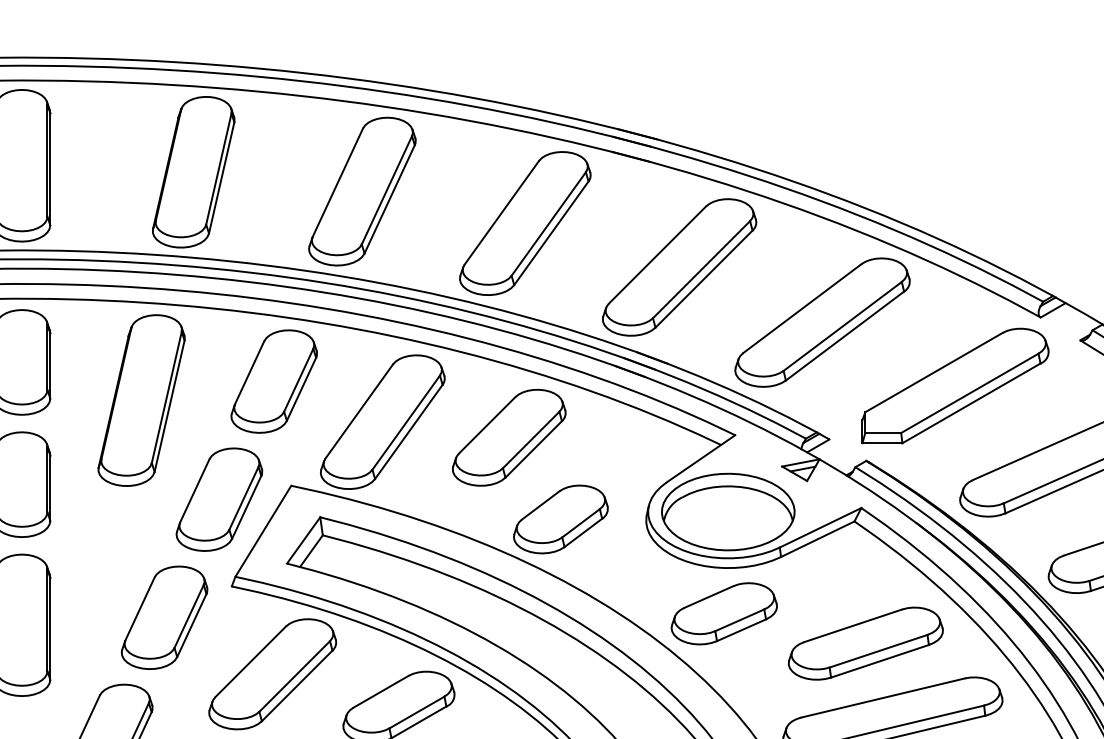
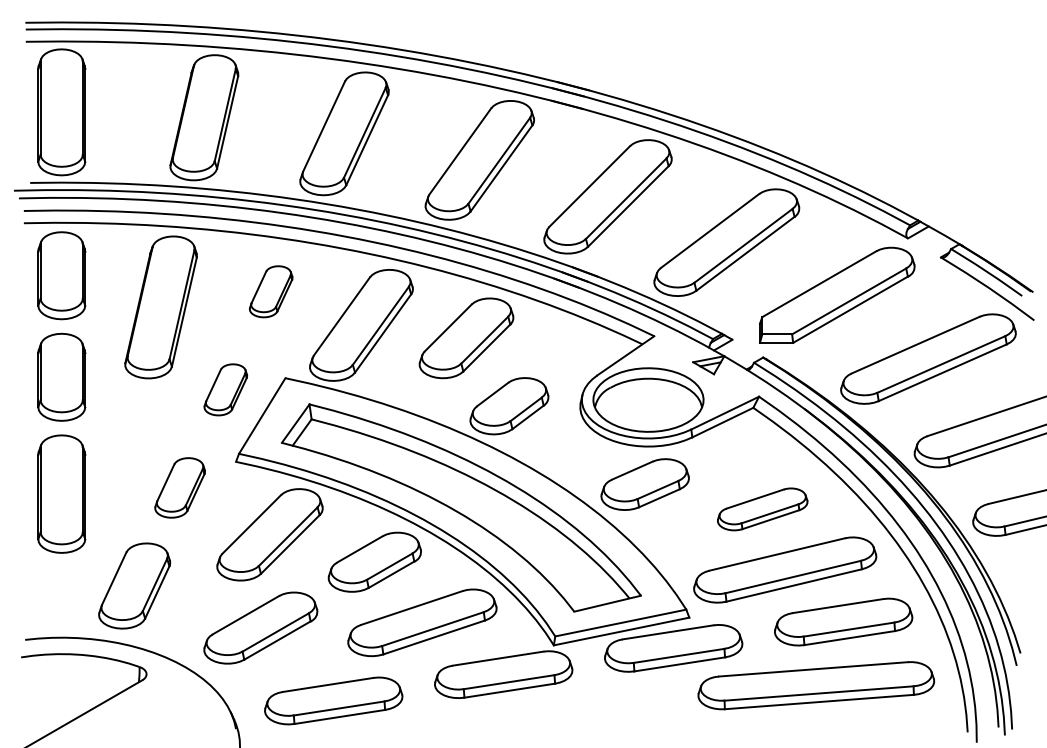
part: (273, 381) -> (270, 291), size x0.6
part: (219, 499) -> (225, 389), size x0.6
part: (163, 617) -> (179, 487), size x0.7
part: (865, 643) -> (762, 509), size x0.7

